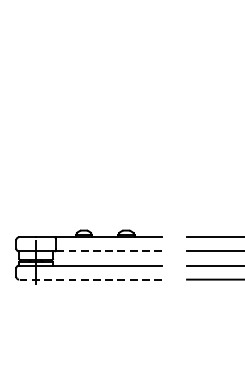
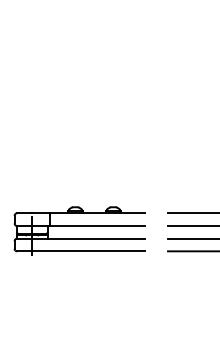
line: (108, 250) -> (97, 225), dashed -> solid
line: (89, 279) -> (80, 251), dashed -> solid

